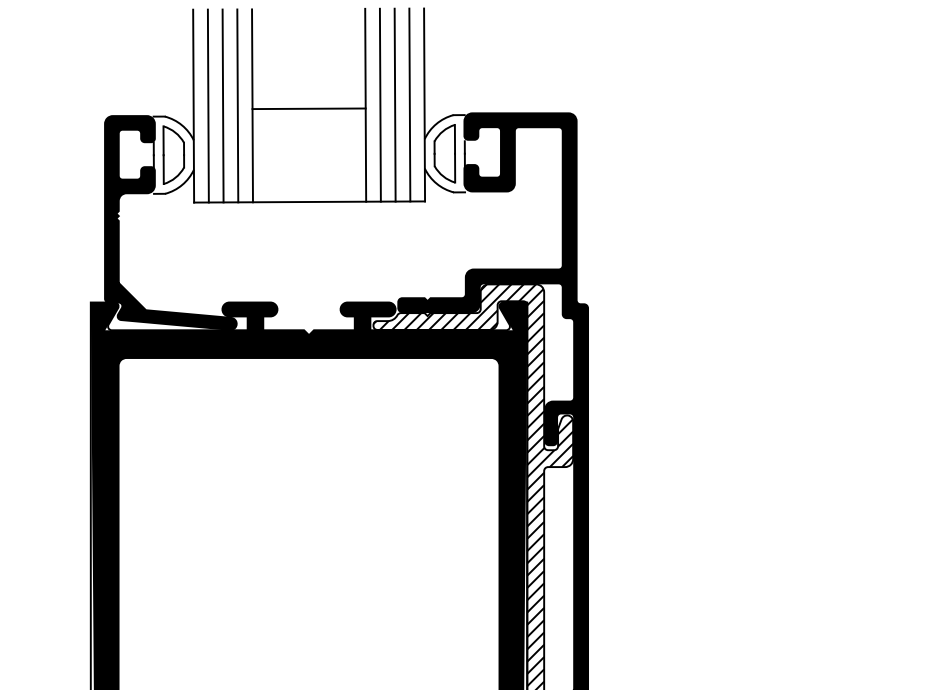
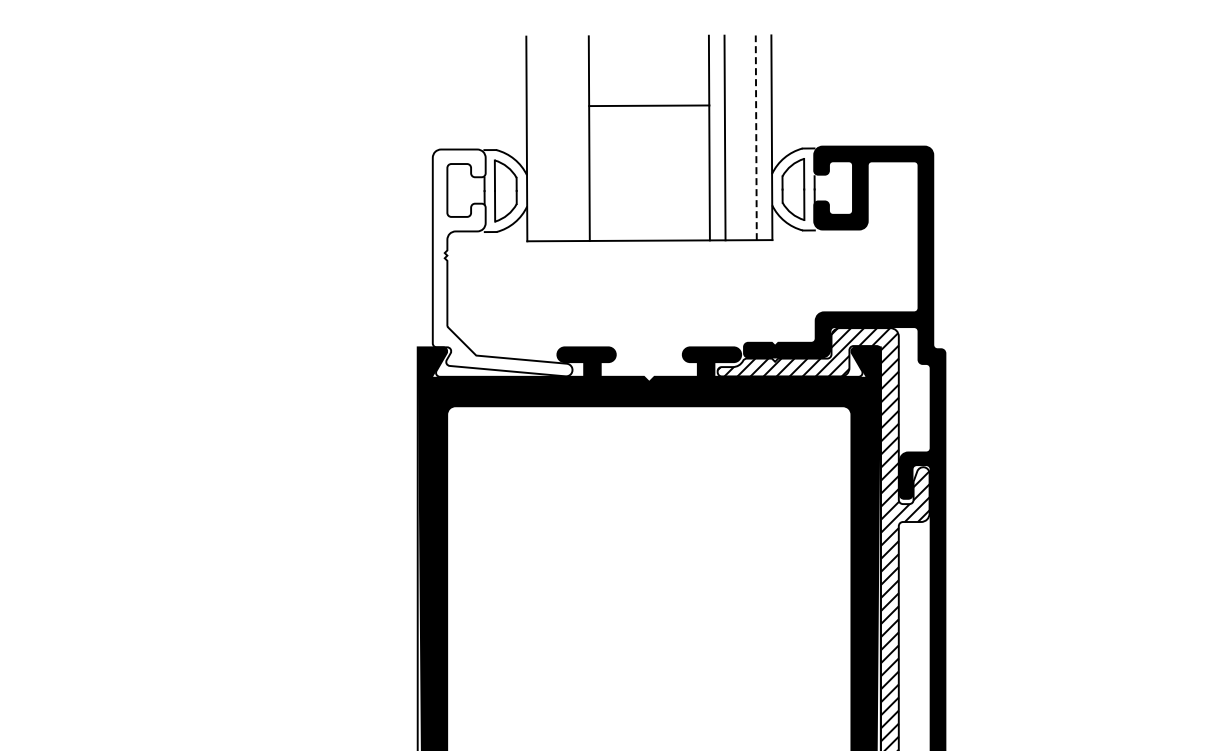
line: (394, 104) -> (740, 137), removed
line: (410, 104) -> (756, 137), solid -> dashed
line: (207, 105) -> (541, 138), removed
line: (222, 105) -> (557, 138), removed
line: (237, 105) -> (573, 138), removed
line: (309, 108) -> (649, 105), moved
fill: (170, 222) -> (502, 262), removed

